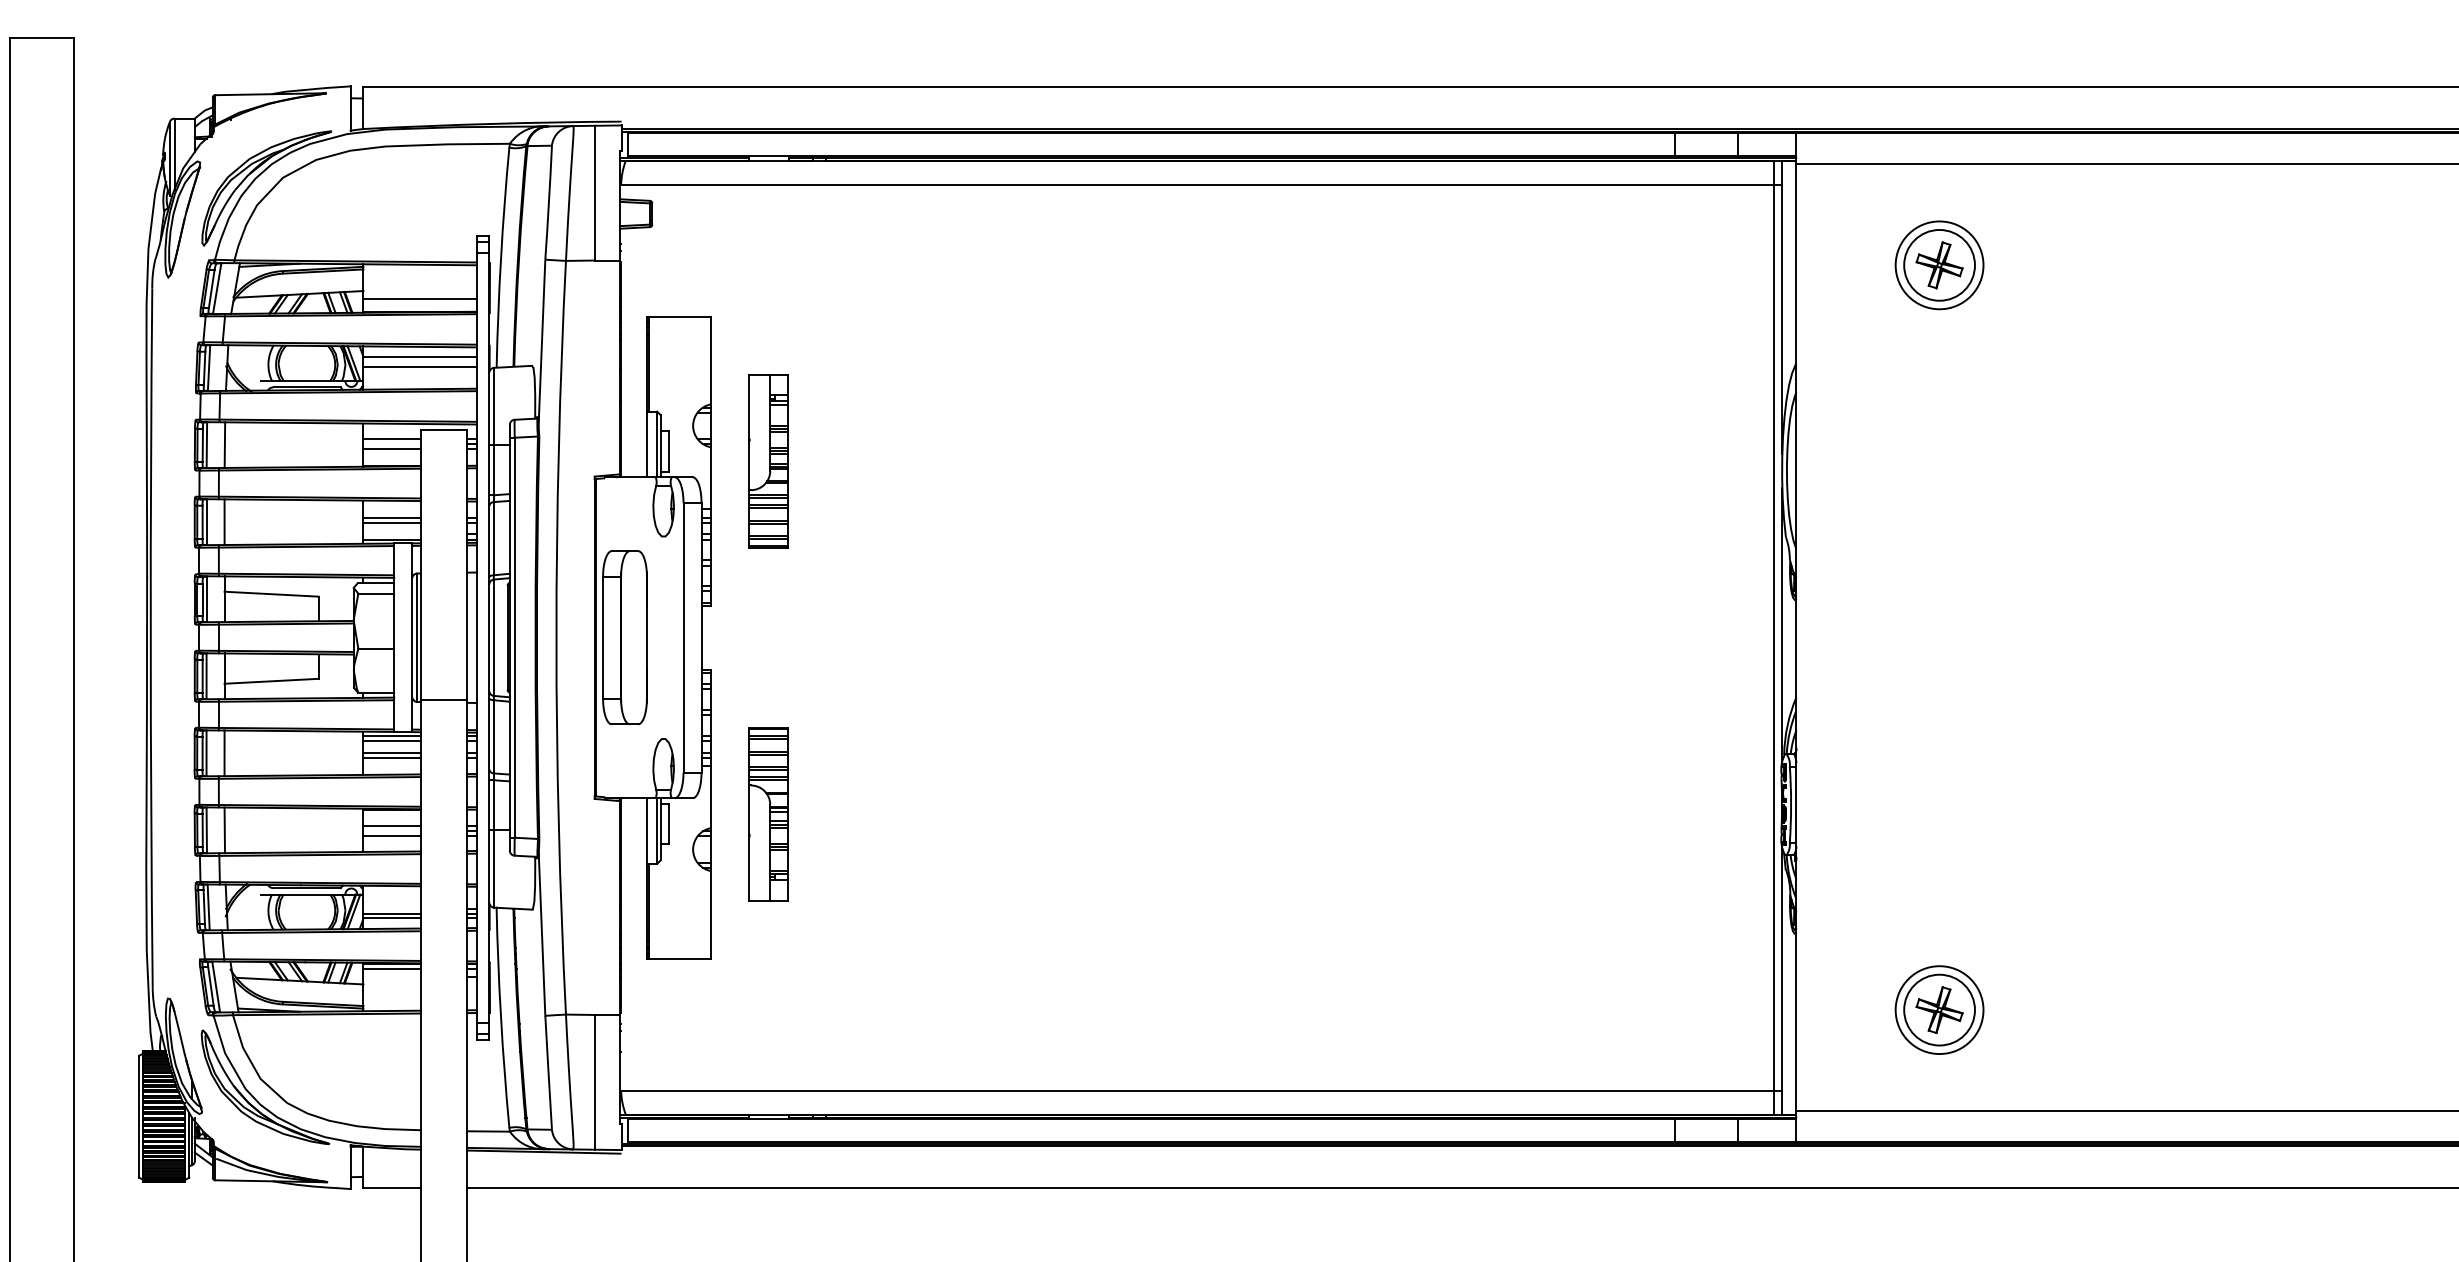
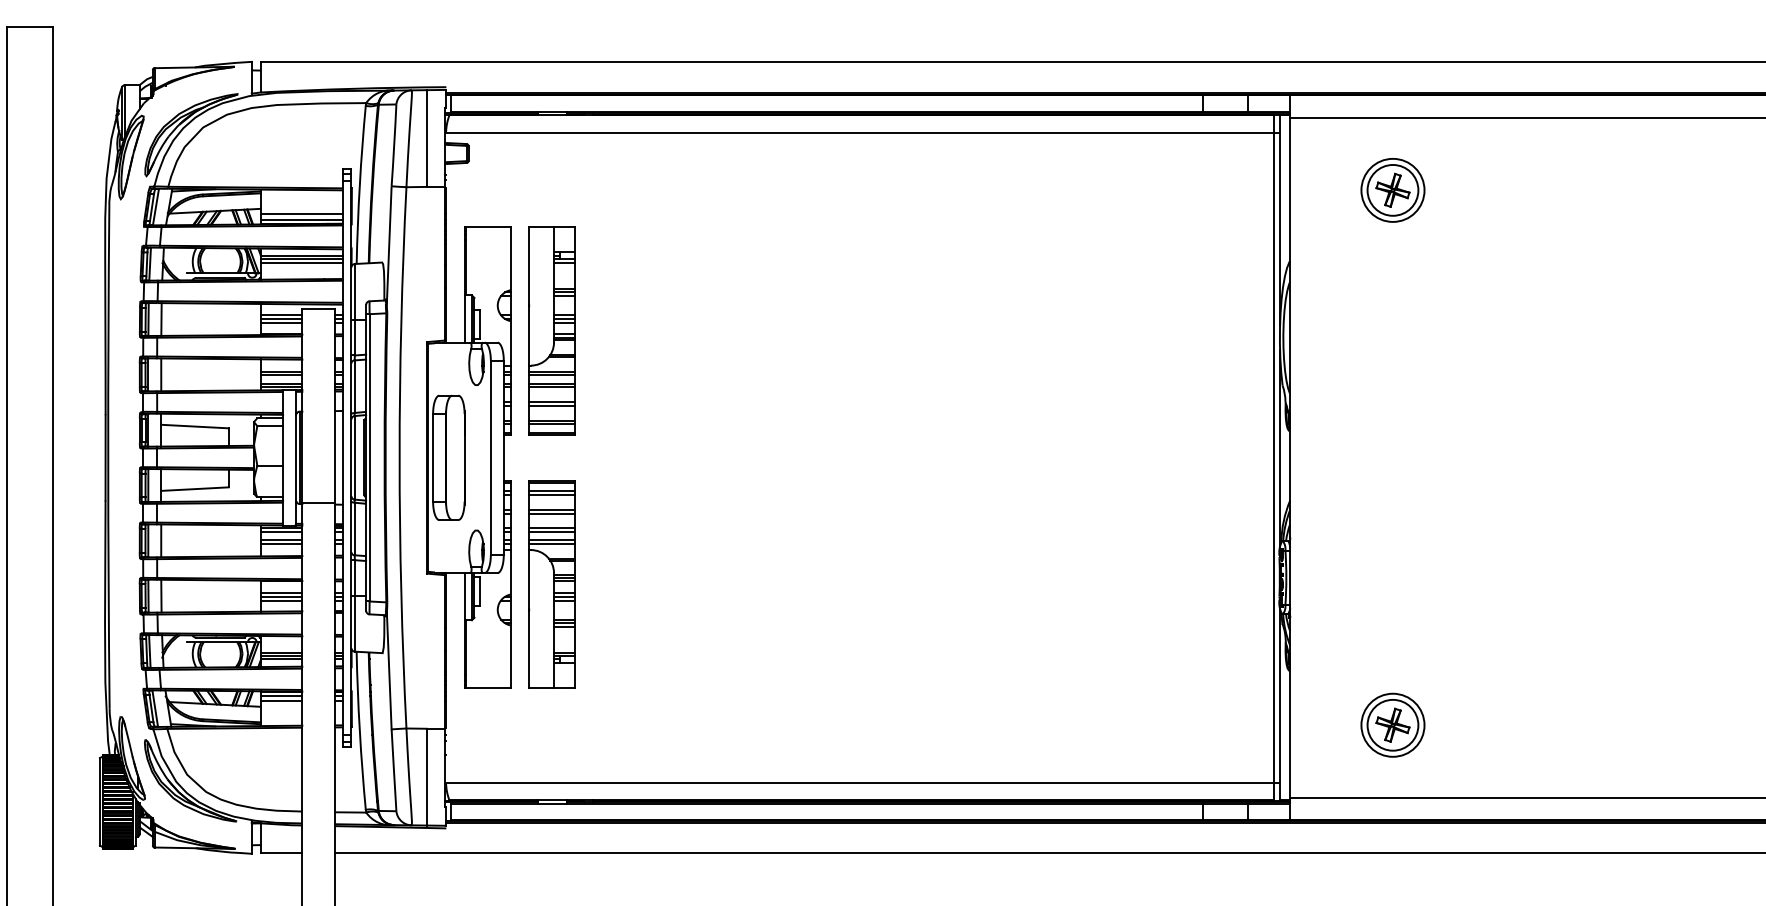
line: (419, 306) -> (301, 219), added
line: (419, 361) -> (301, 259), added
line: (392, 444) -> (281, 319), added
part: (768, 461) -> (551, 331), size x1.67
line: (392, 534) -> (281, 383), added
part: (768, 814) -> (551, 584), size x1.67
line: (392, 831) -> (281, 596), added
line: (392, 908) -> (281, 652), added
line: (392, 976) -> (281, 701), added

